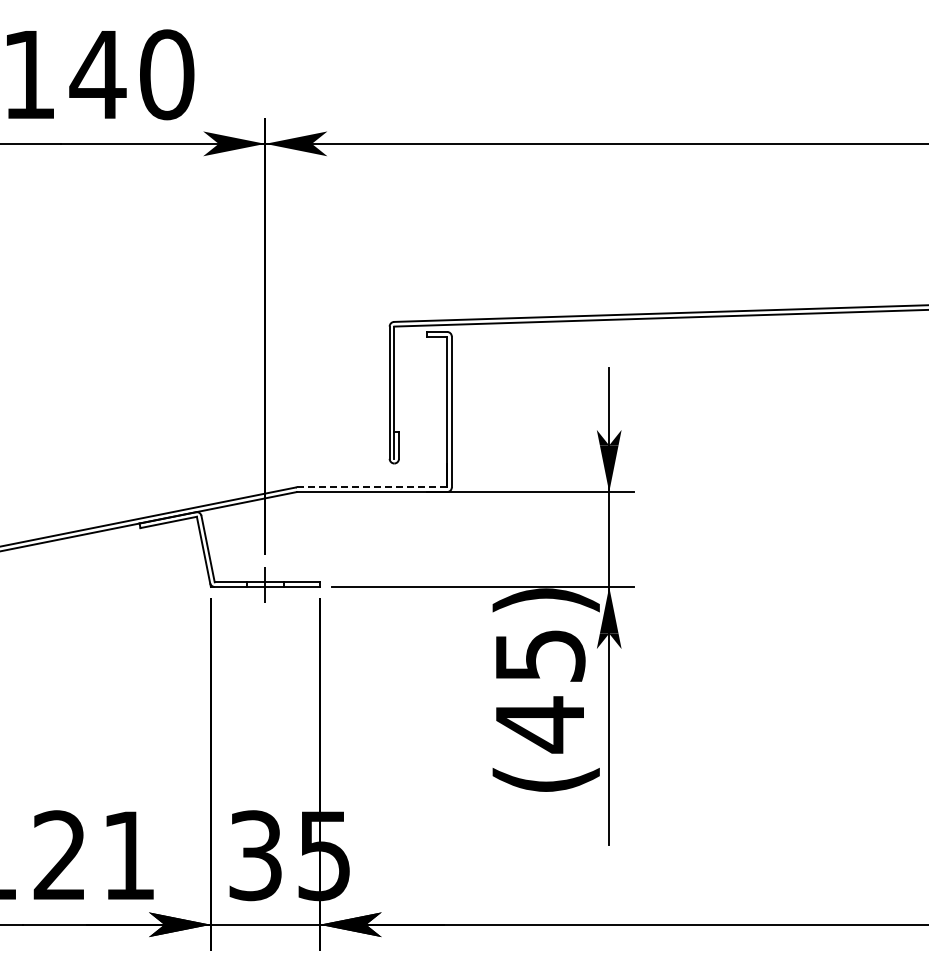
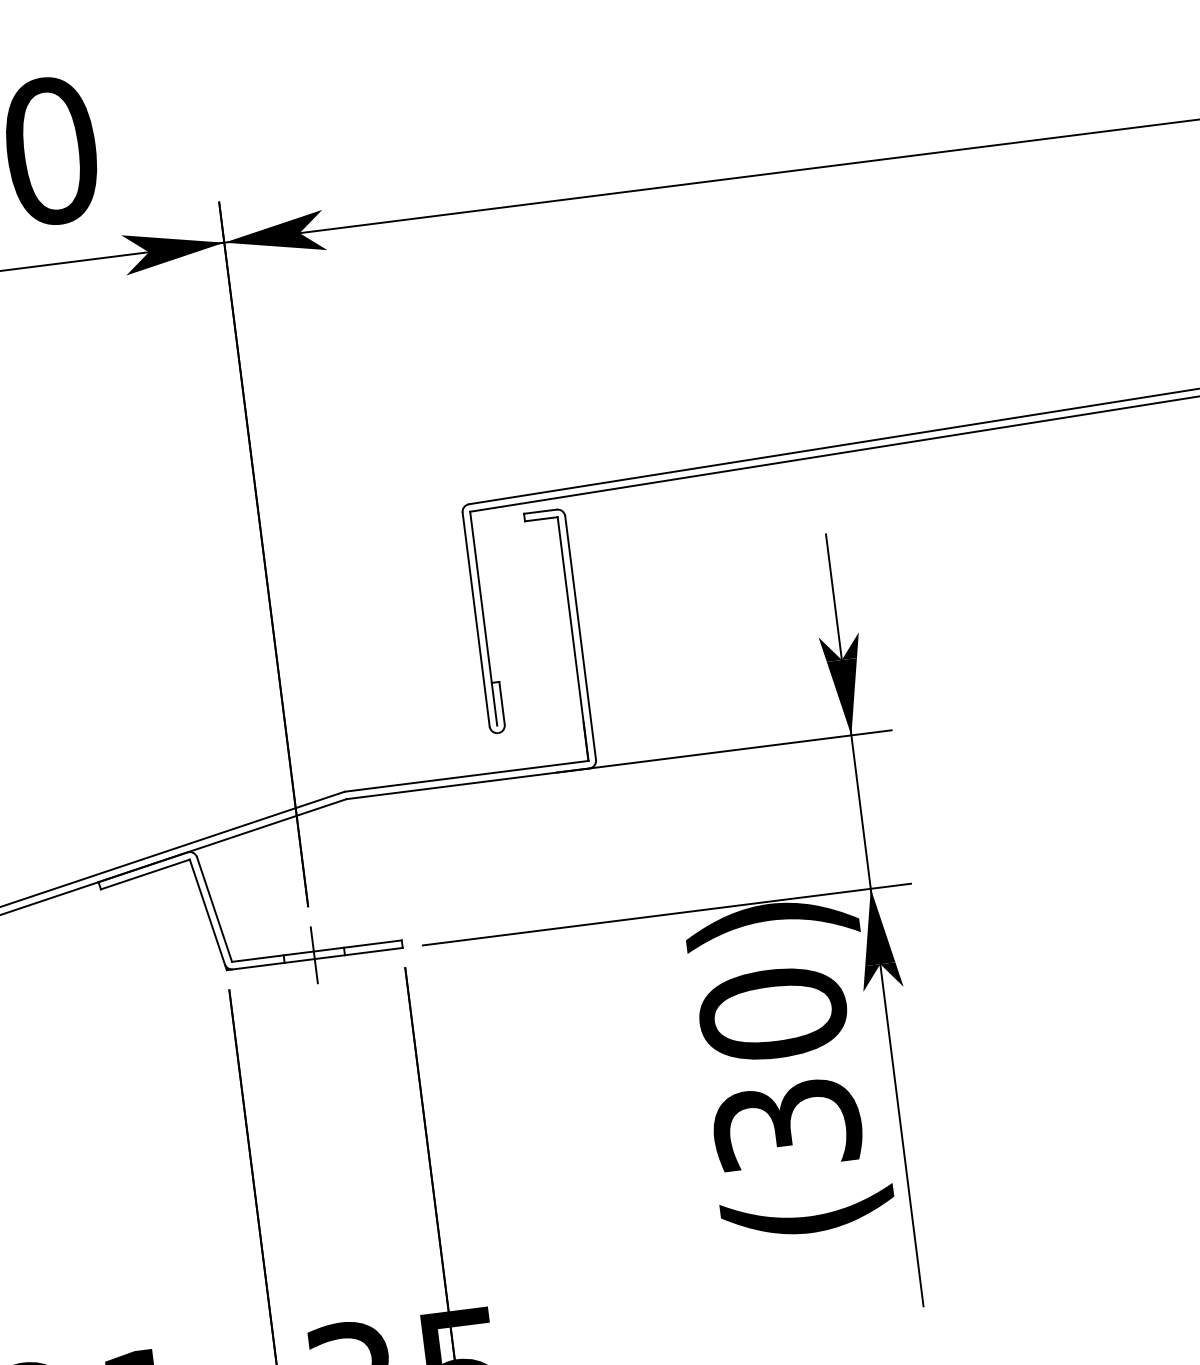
line: (372, 487) -> (467, 776), dashed -> solid
text: (539, 690) -> (779, 1070), (45) -> (30)

